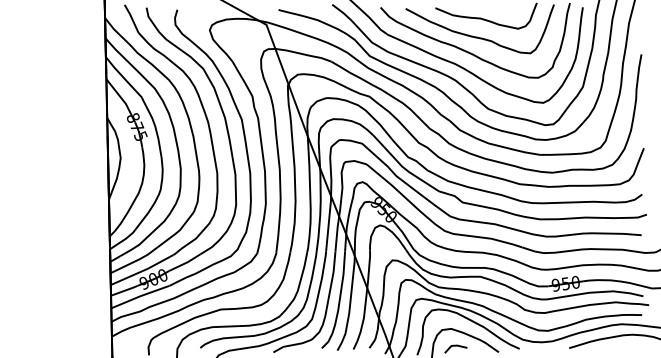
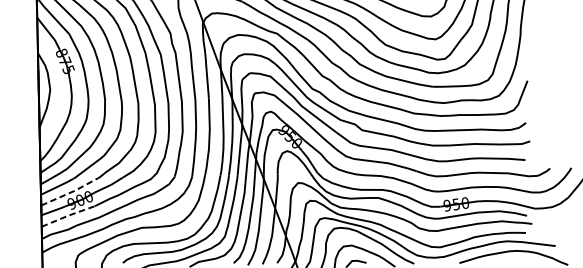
line: (143, 270) -> (71, 192), solid -> dashed
line: (140, 296) -> (68, 215), solid -> dashed

